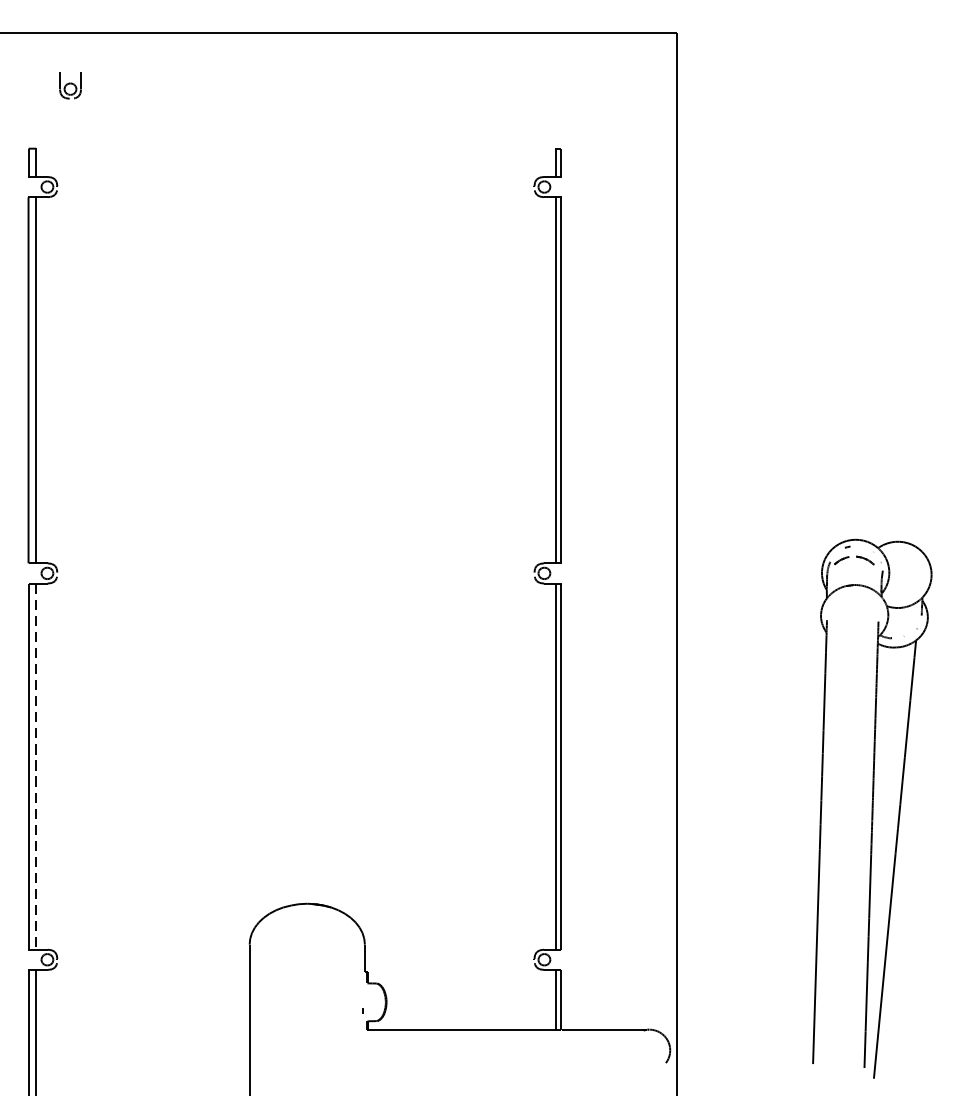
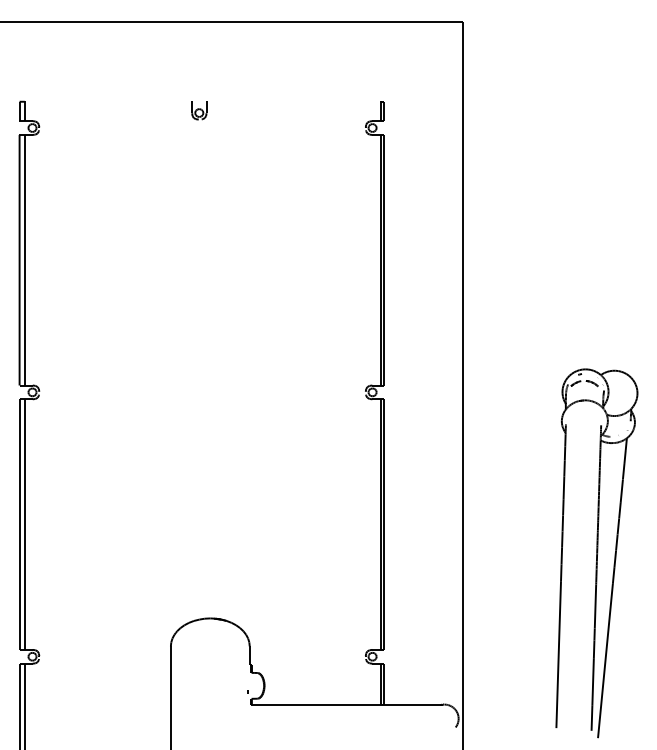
part: (70, 85) -> (199, 110), moved
line: (35, 767) -> (24, 525), dashed -> solid

